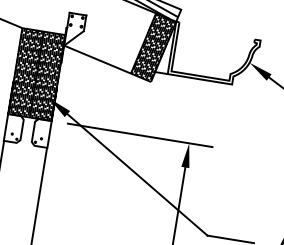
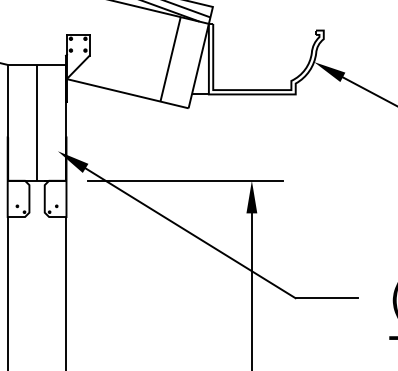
hatch: (152, 47) -> (183, 62), removed
hatch: (36, 74) -> (36, 122), removed

